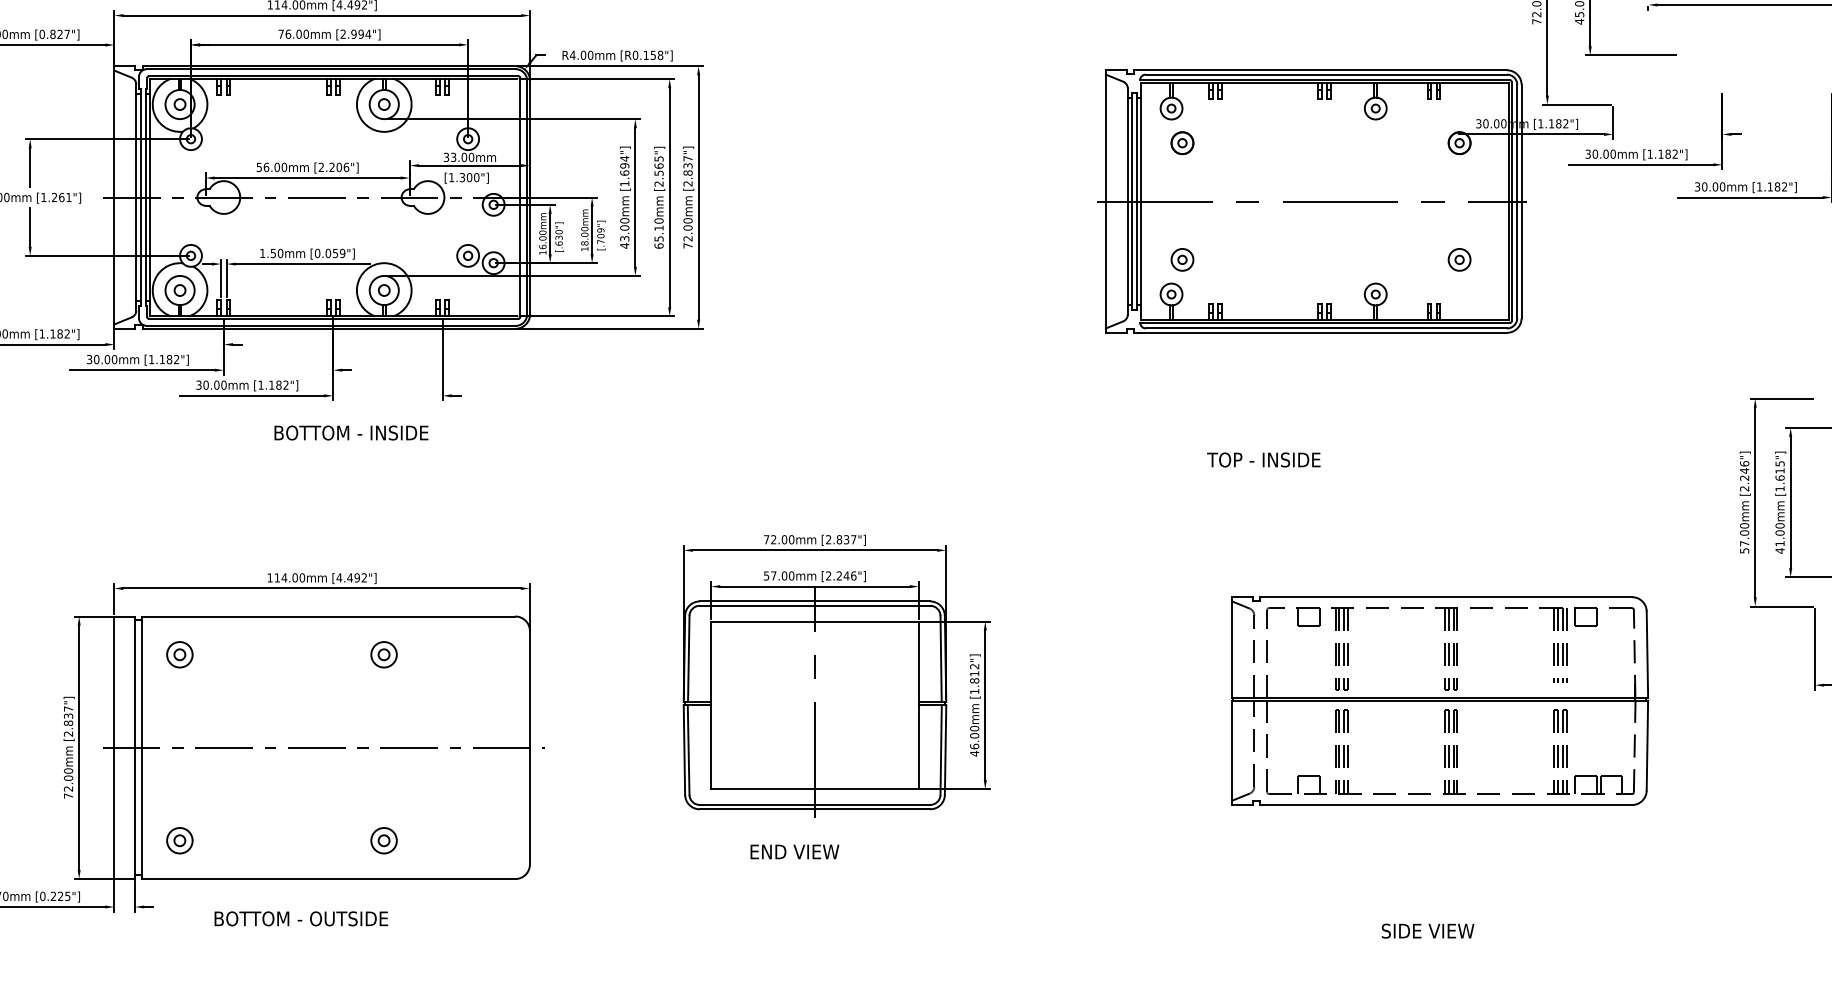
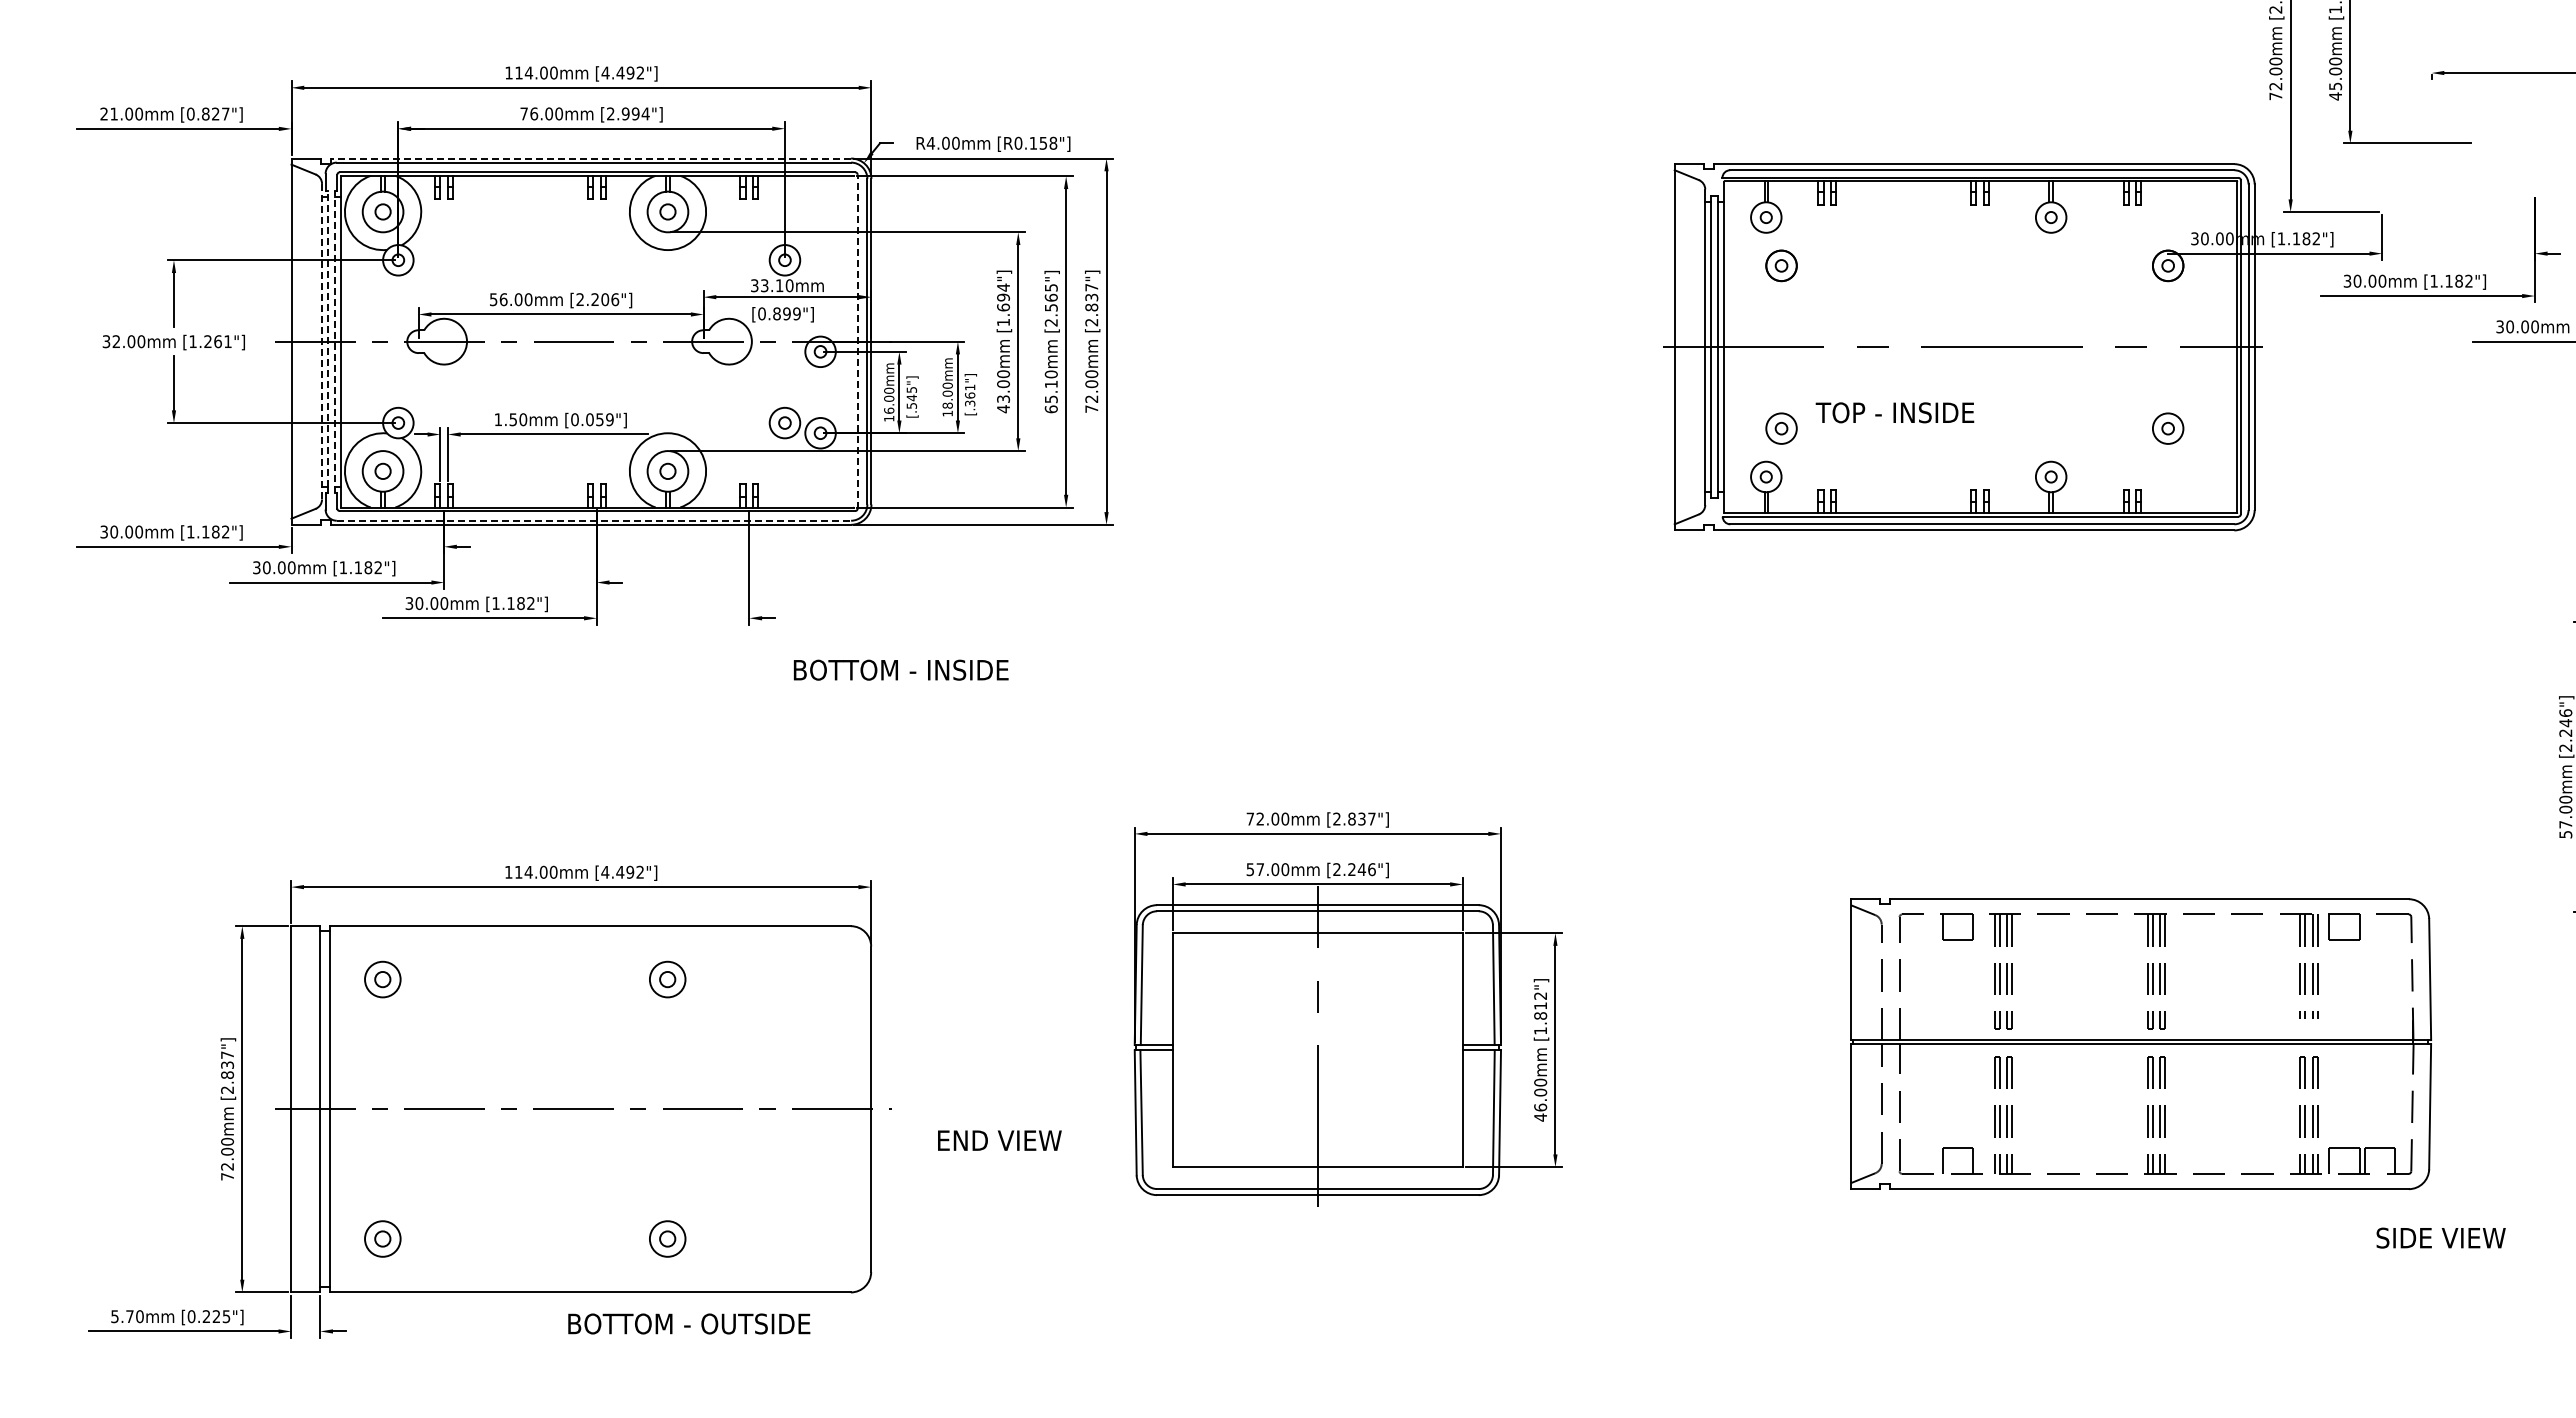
line: (328, 66) -> (590, 158), solid -> dashed
text: (464, 157) -> (779, 285), 33.00mm -> 33.10mm
text: (464, 177) -> (779, 313), [1.300"] -> [0.899"]
line: (140, 195) -> (328, 338), solid -> dashed
line: (136, 197) -> (322, 341), solid -> dashed
line: (145, 197) -> (335, 341), solid -> dashed
line: (520, 197) -> (857, 341), solid -> dashed
text: (601, 236) -> (970, 395), [.709"] -> [.361"]
text: (558, 237) -> (911, 397), [.630"] -> [.545"]
line: (331, 325) -> (594, 520), solid -> dashed
text: (351, 432) -> (901, 669), moved
text: (1263, 459) -> (1894, 412), moved
part: (836, 676) -> (1347, 1009), moved
text: (794, 851) -> (999, 1140), moved
text: (301, 918) -> (689, 1323), moved
text: (1427, 930) -> (2440, 1237), moved

